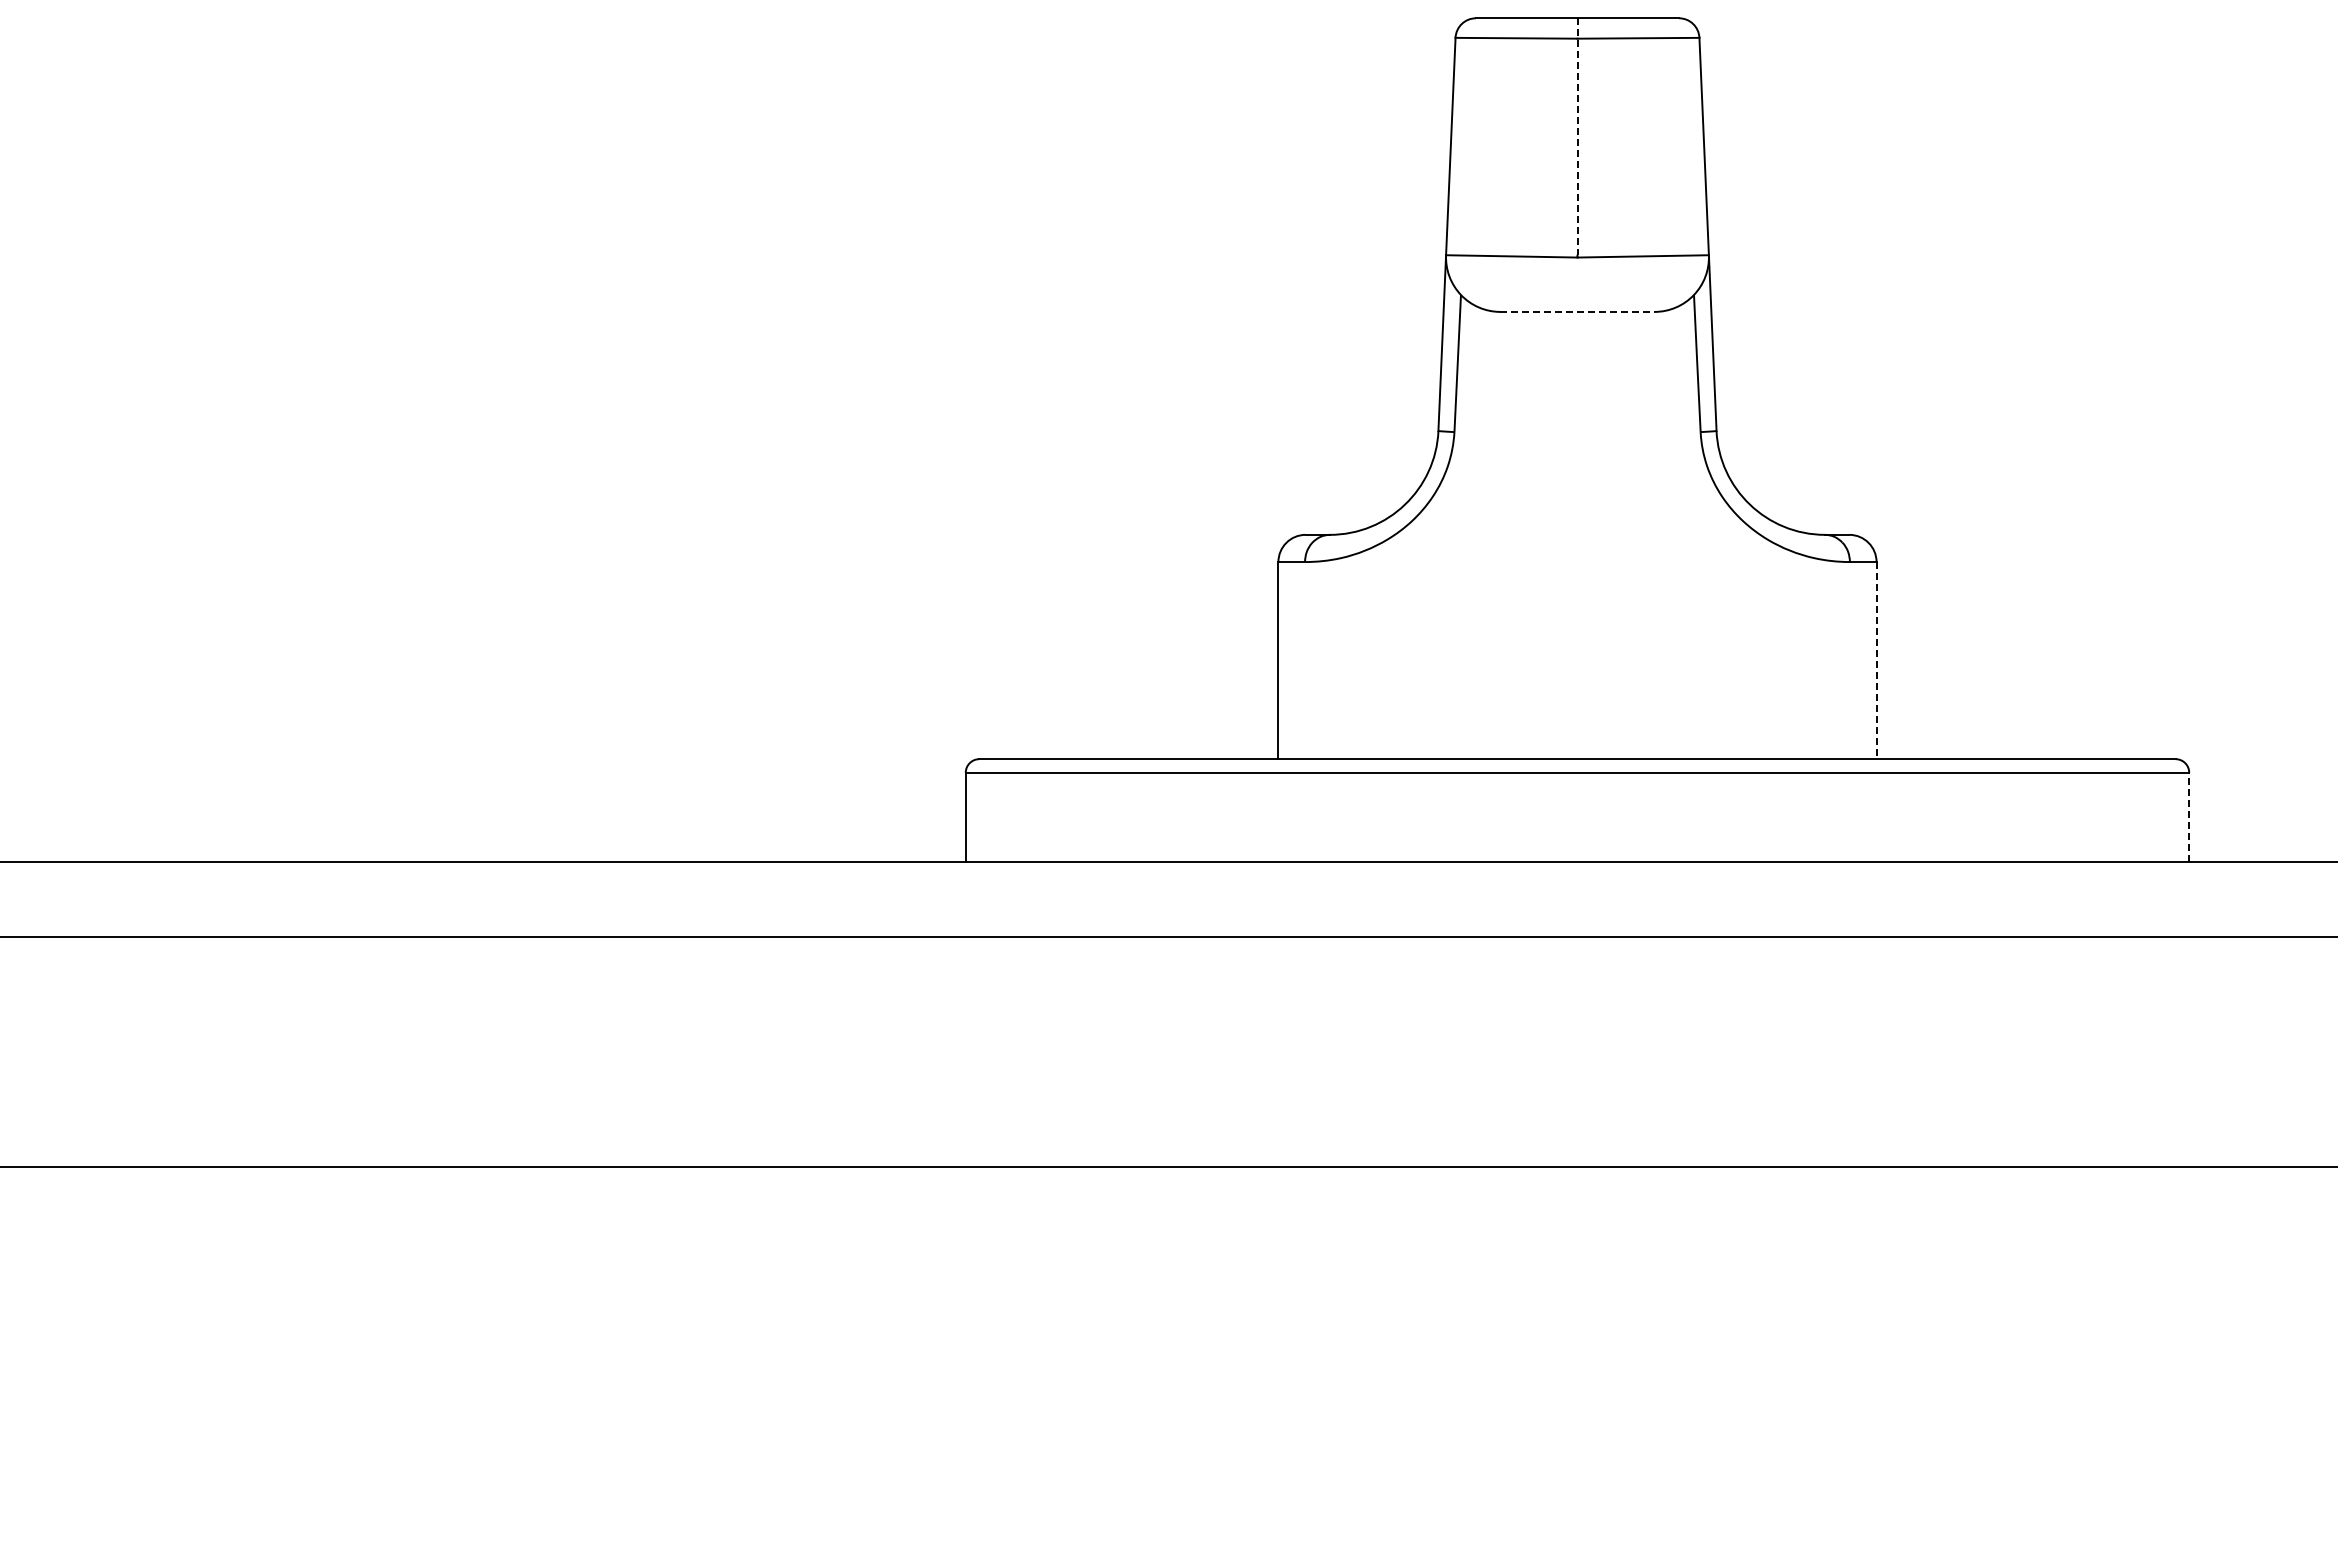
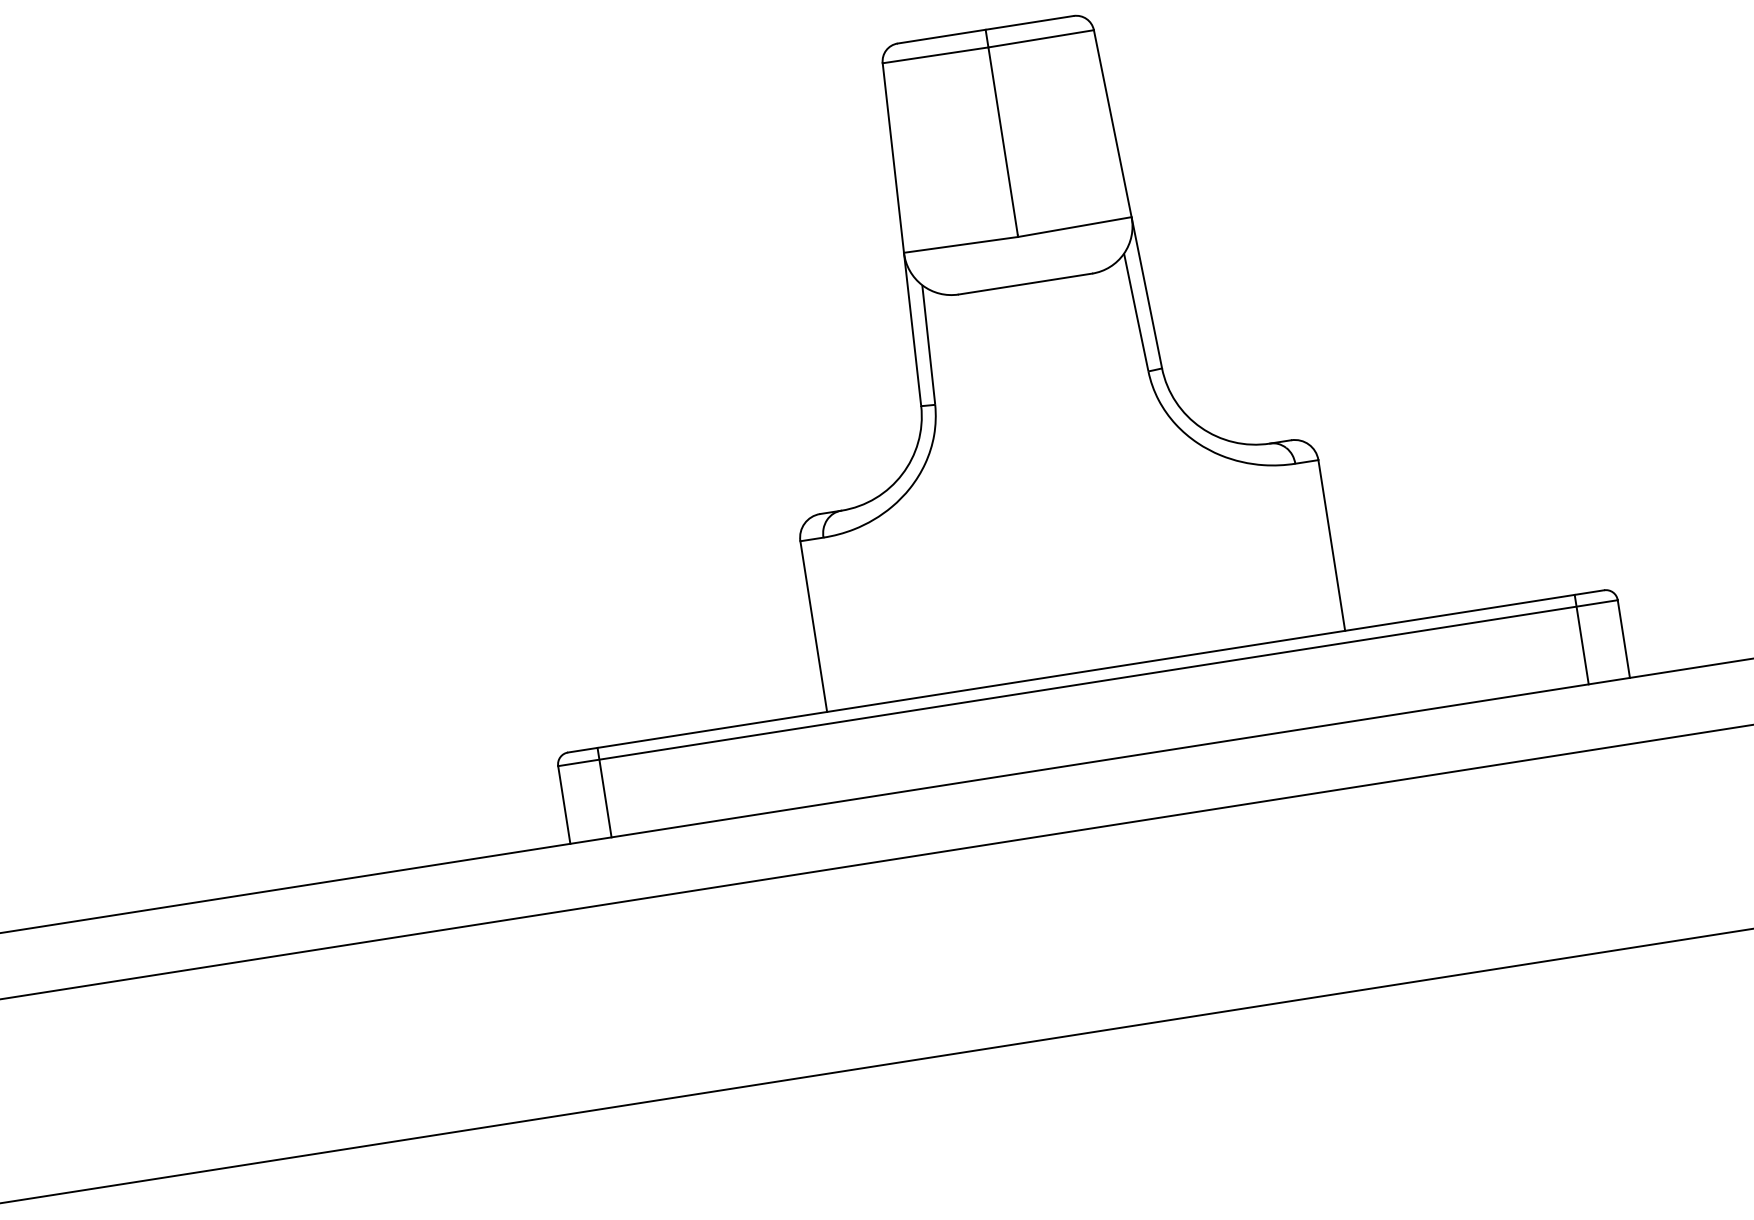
line: (1577, 137) -> (1001, 133), dashed -> solid
line: (1577, 311) -> (1025, 283), dashed -> solid
line: (1876, 660) -> (1331, 545), dashed -> solid
line: (1013, 810) -> (604, 792), added
line: (2141, 810) -> (1581, 639), added
line: (2189, 817) -> (1624, 638), dashed -> solid

